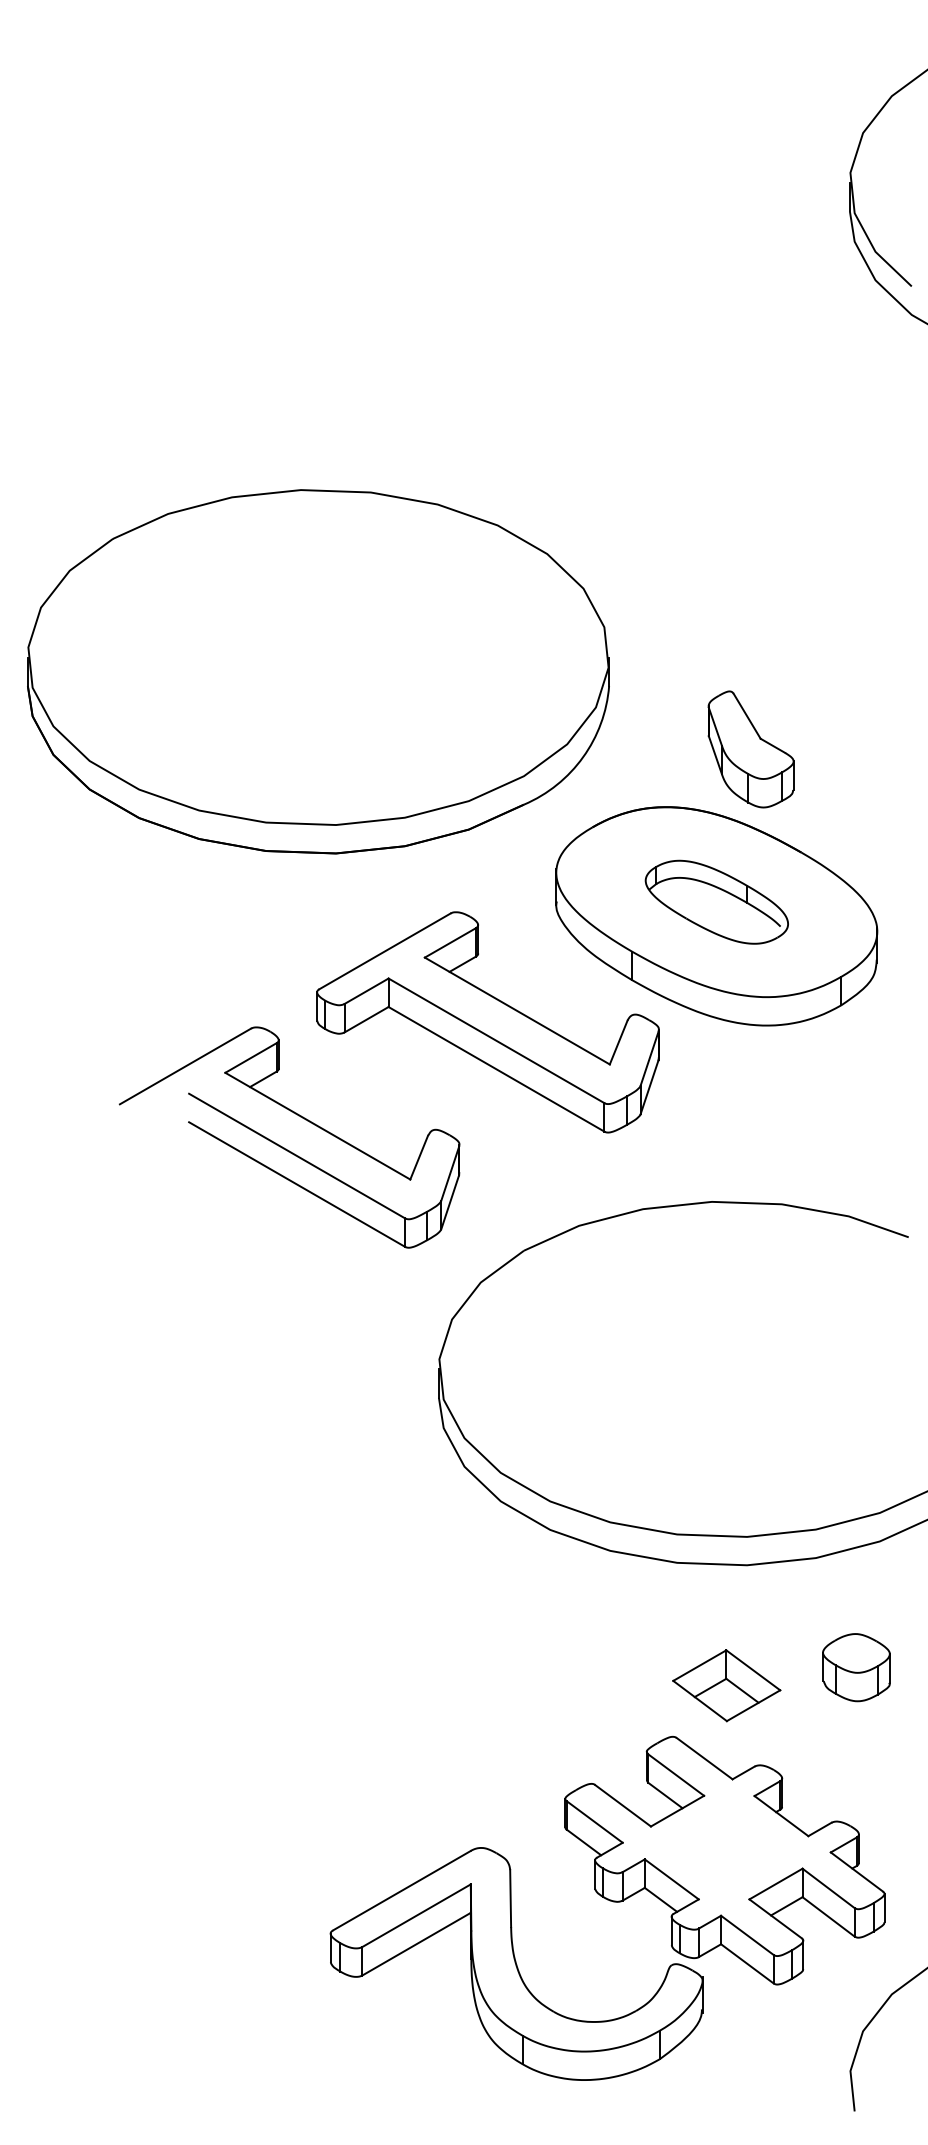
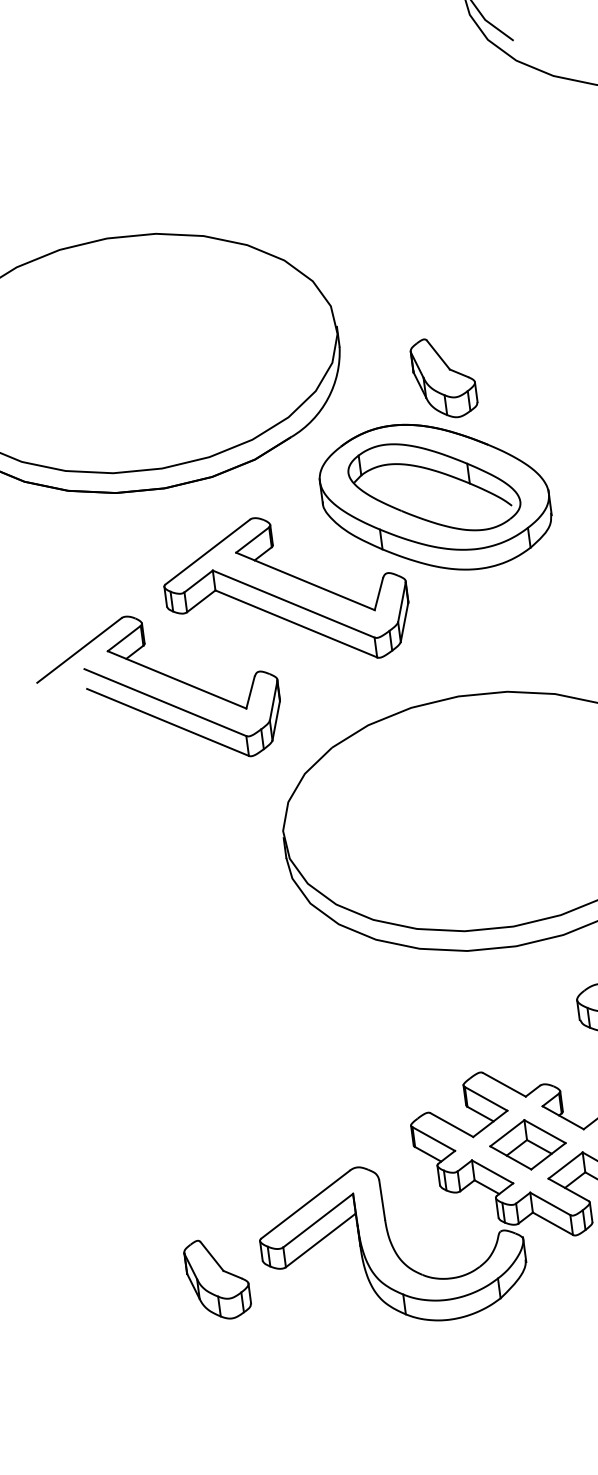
part: (716, 902) -> (434, 487), size x1.67
part: (726, 1685) -> (527, 1144), moved
part: (263, 1979) -> (217, 1279), added

